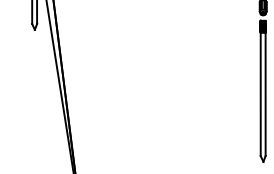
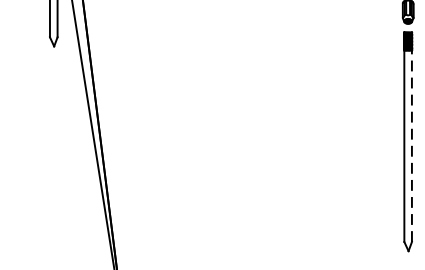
line: (265, 94) -> (411, 146), solid -> dashed

